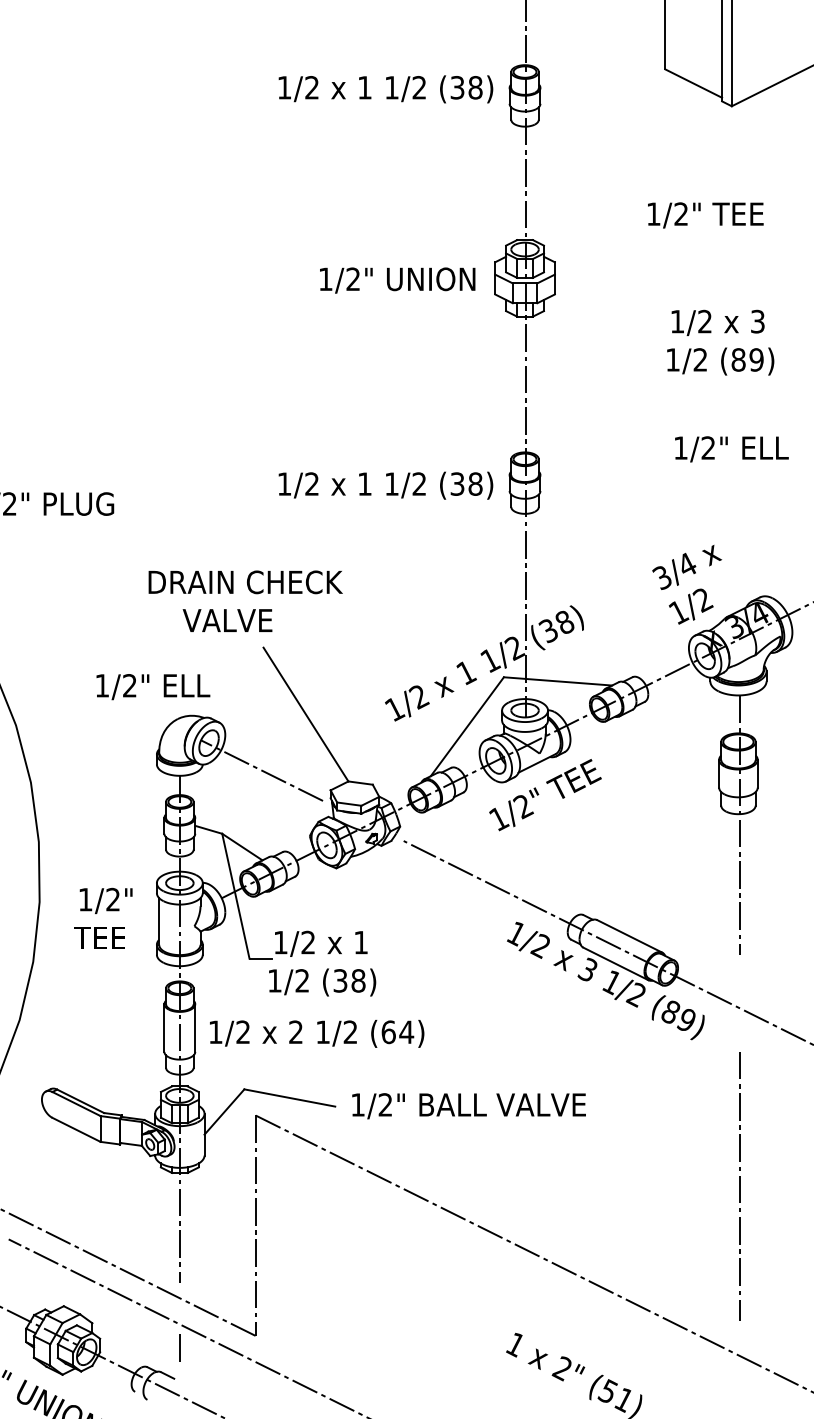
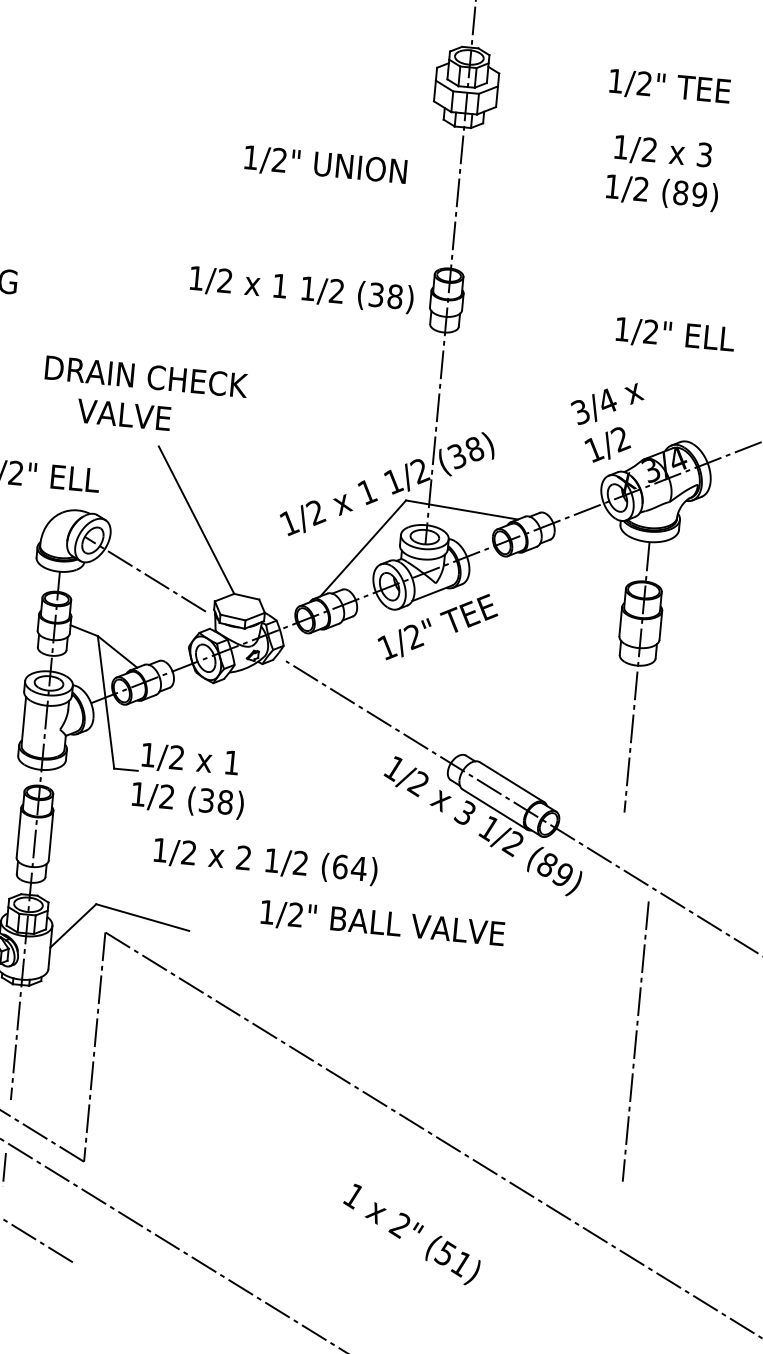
text: (705, 215) -> (669, 87), moved
text: (397, 280) -> (325, 165), moved
text: (731, 449) -> (674, 335), moved
text: (317, 1033) -> (266, 861), moved
text: (468, 1106) -> (382, 924), moved
line: (739, 1186) -> (635, 1041), moved

